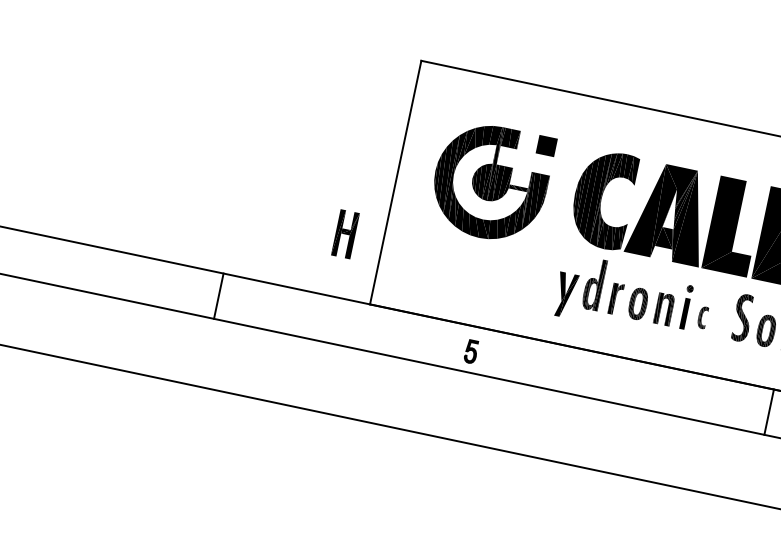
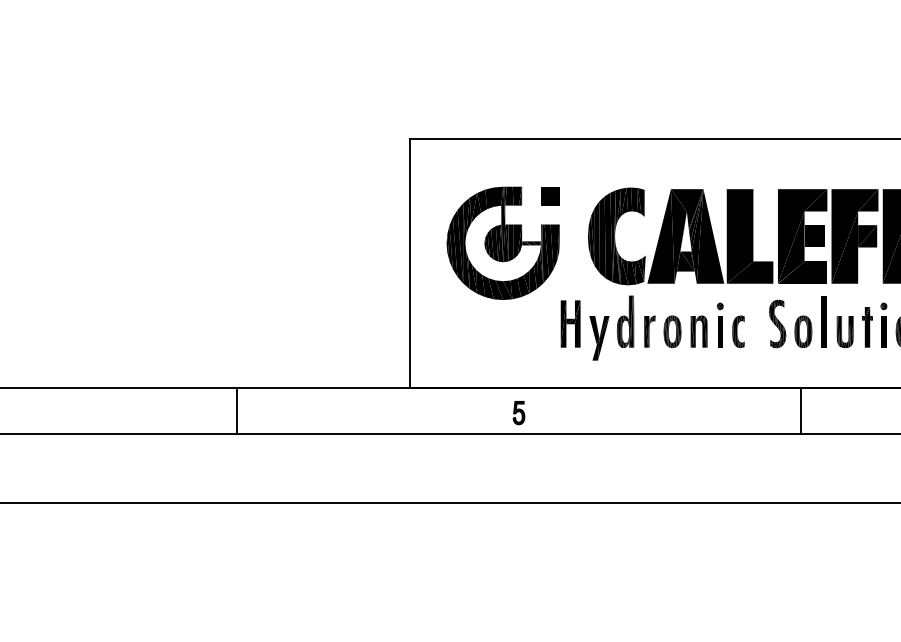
part: (345, 233) -> (570, 323), moved
line: (218, 295) -> (236, 410), moved
part: (702, 317) -> (738, 331), size x1.43
line: (768, 411) -> (800, 410), moved

